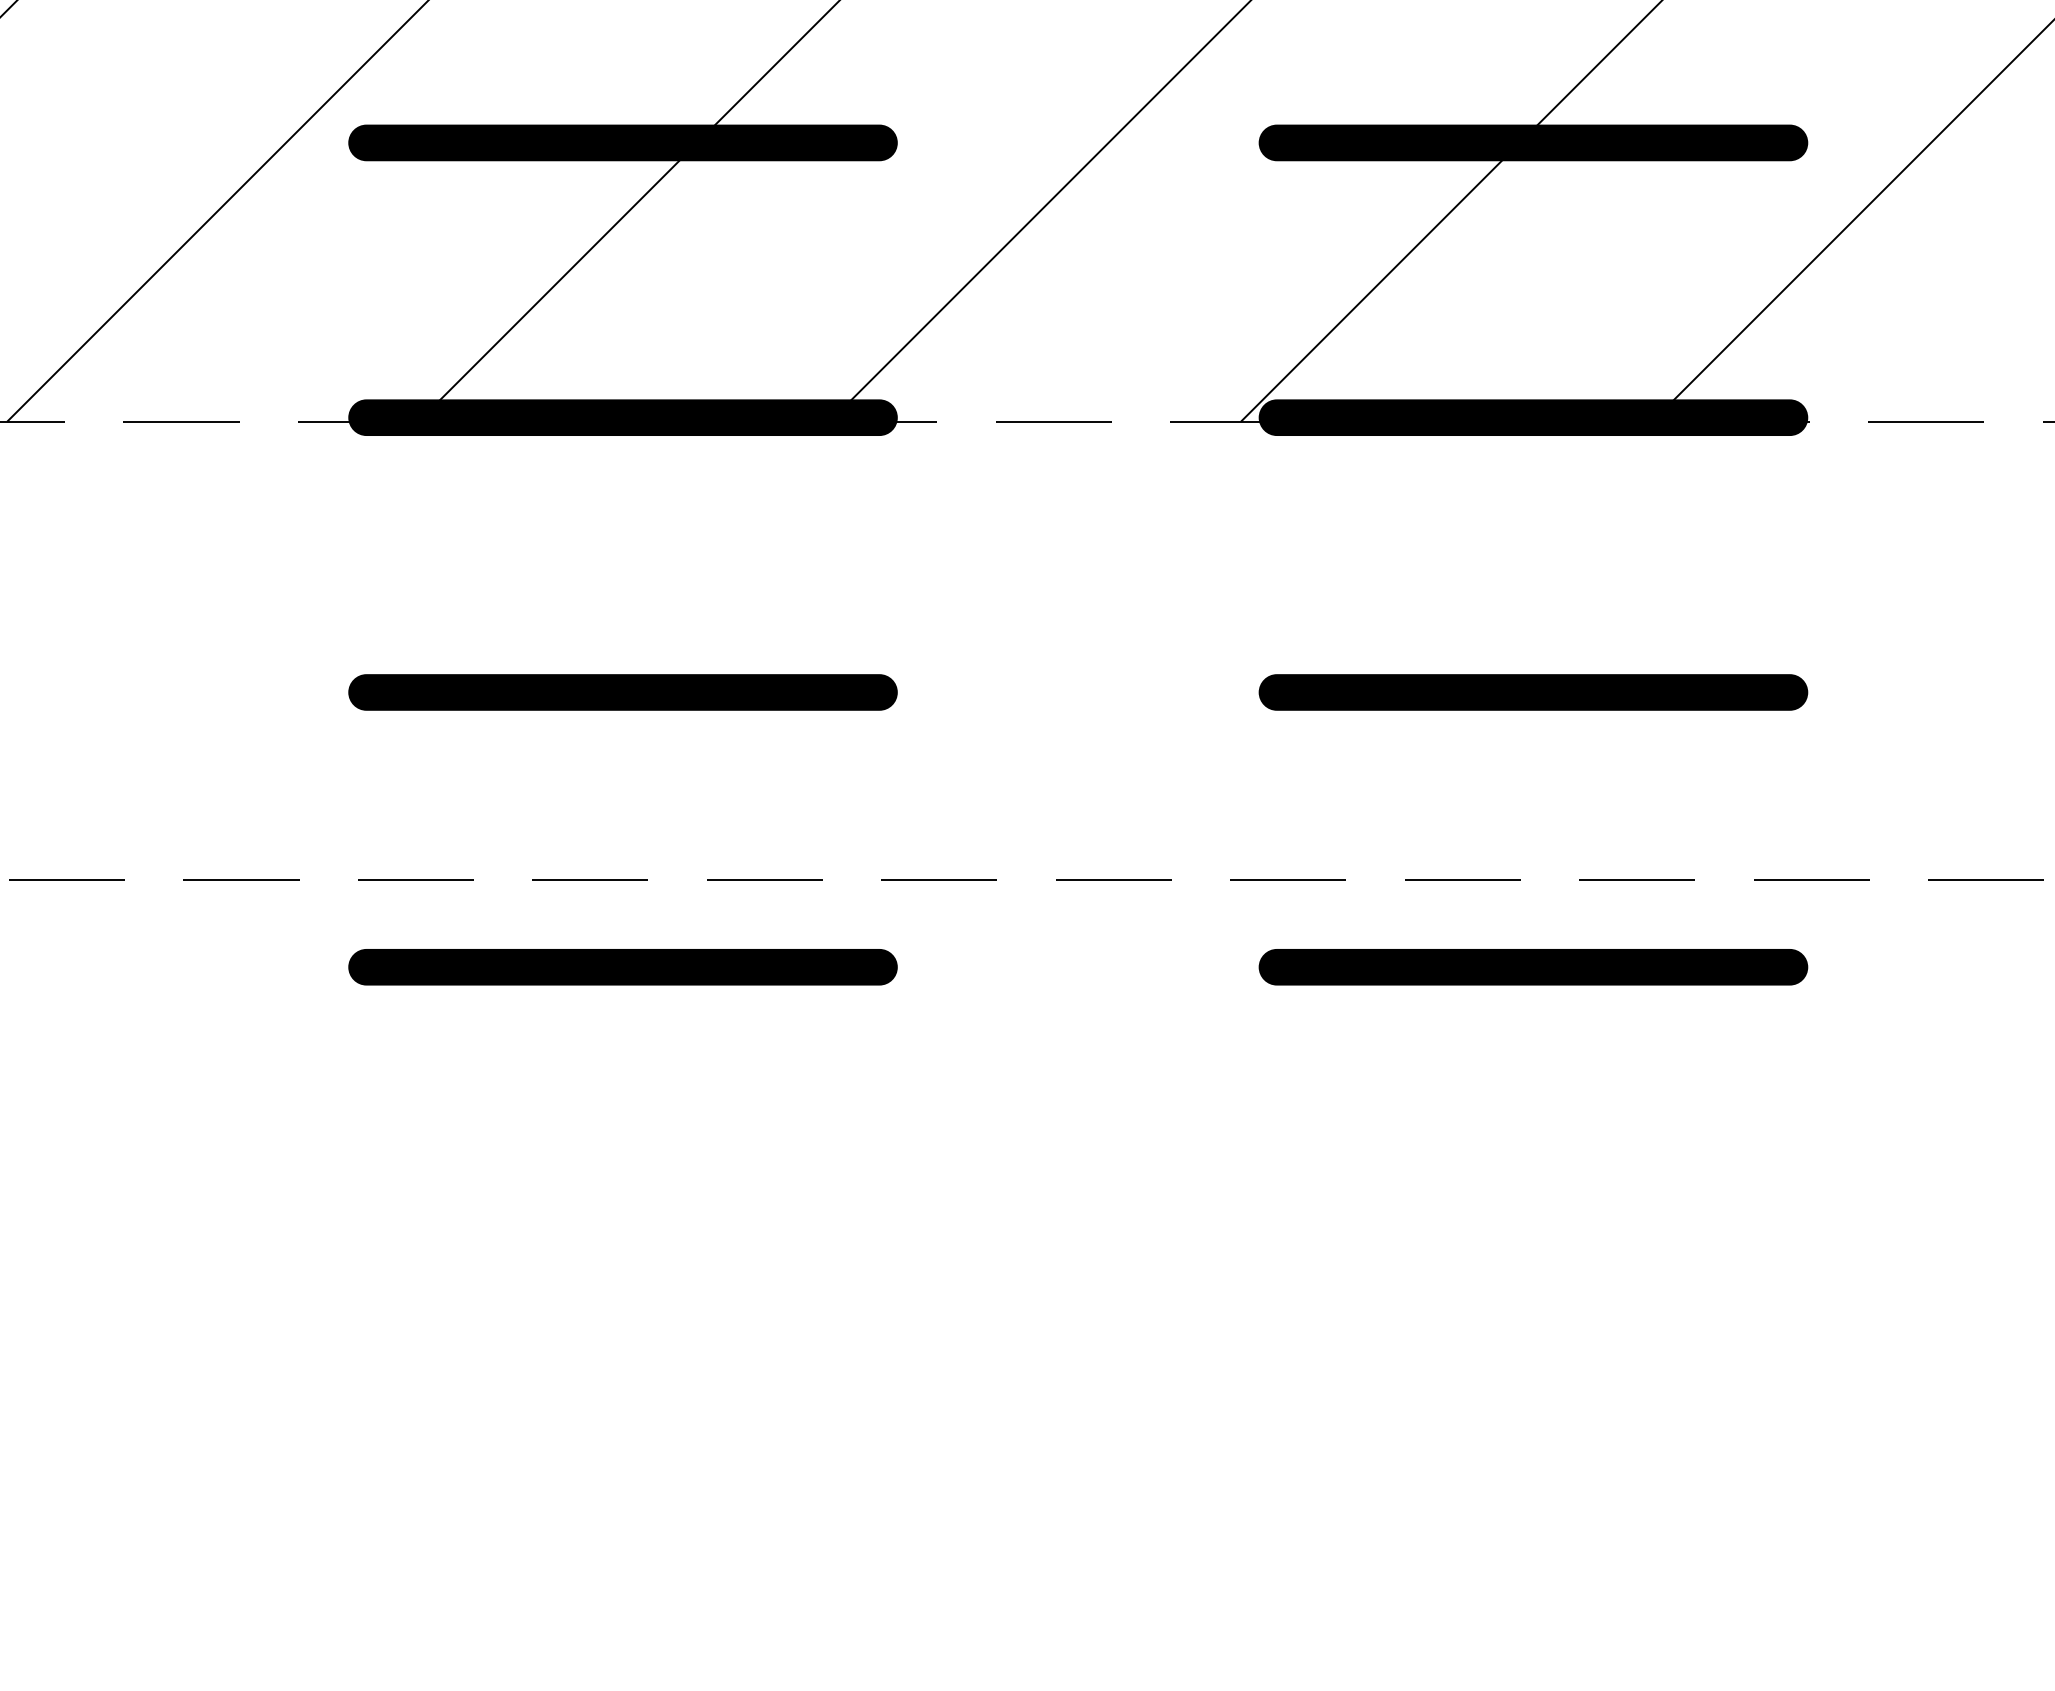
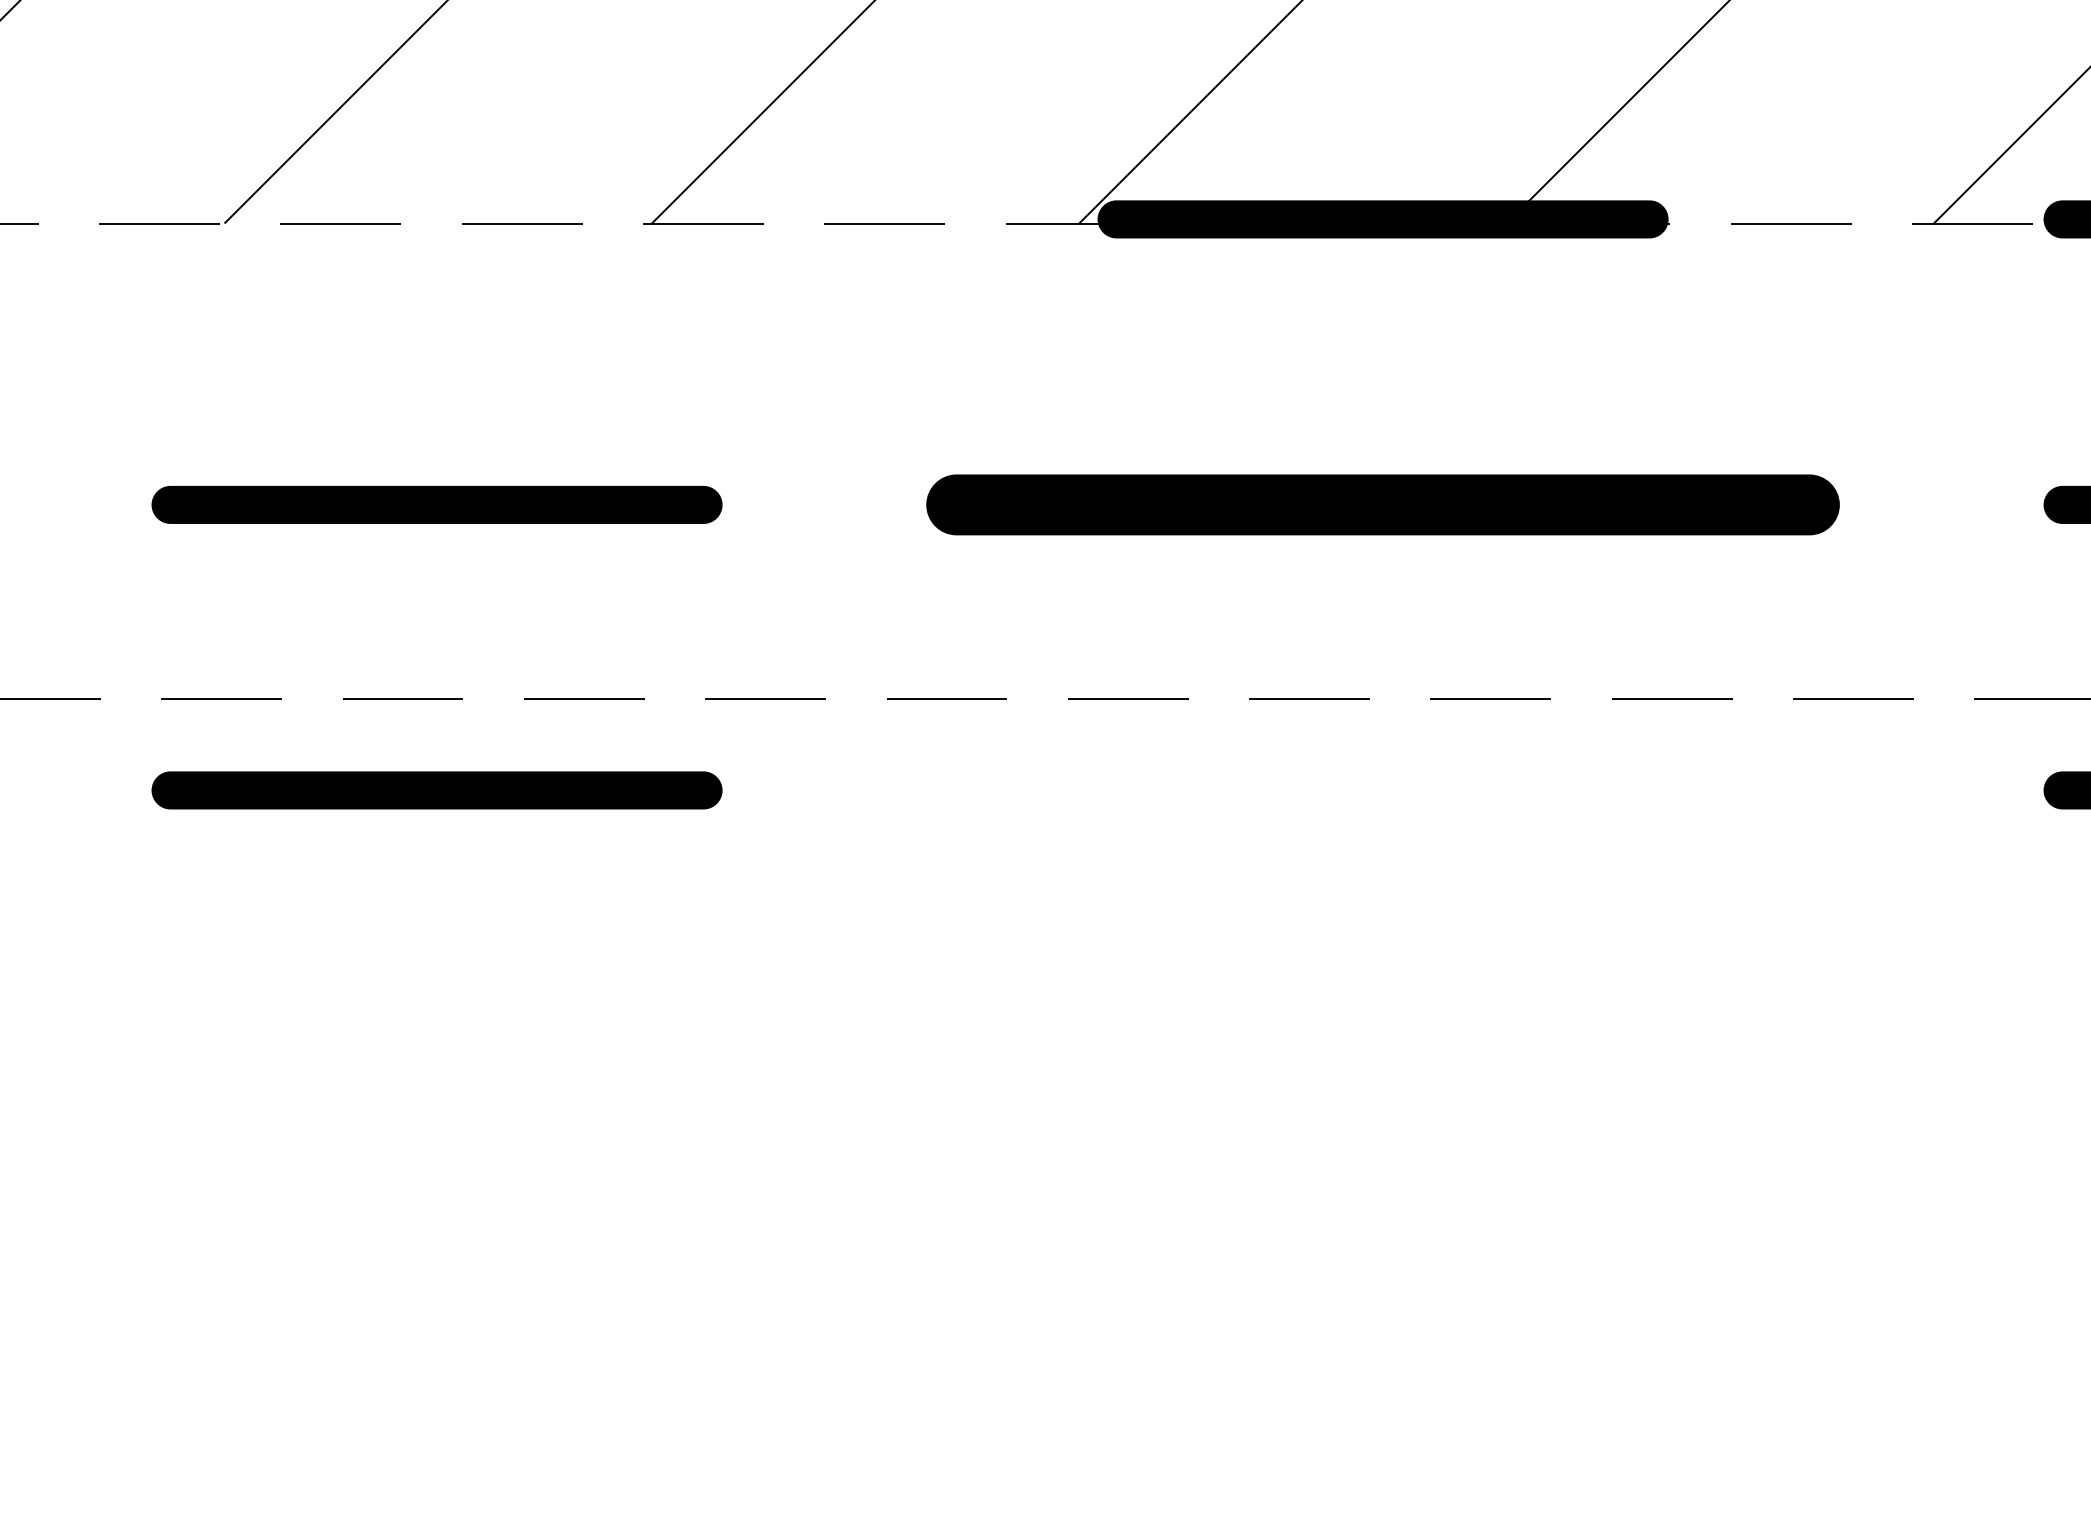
fill: (622, 417) -> (436, 219), removed
part: (1533, 692) -> (1383, 504), size x1.6
fill: (1533, 966) -> (1383, 789), removed

